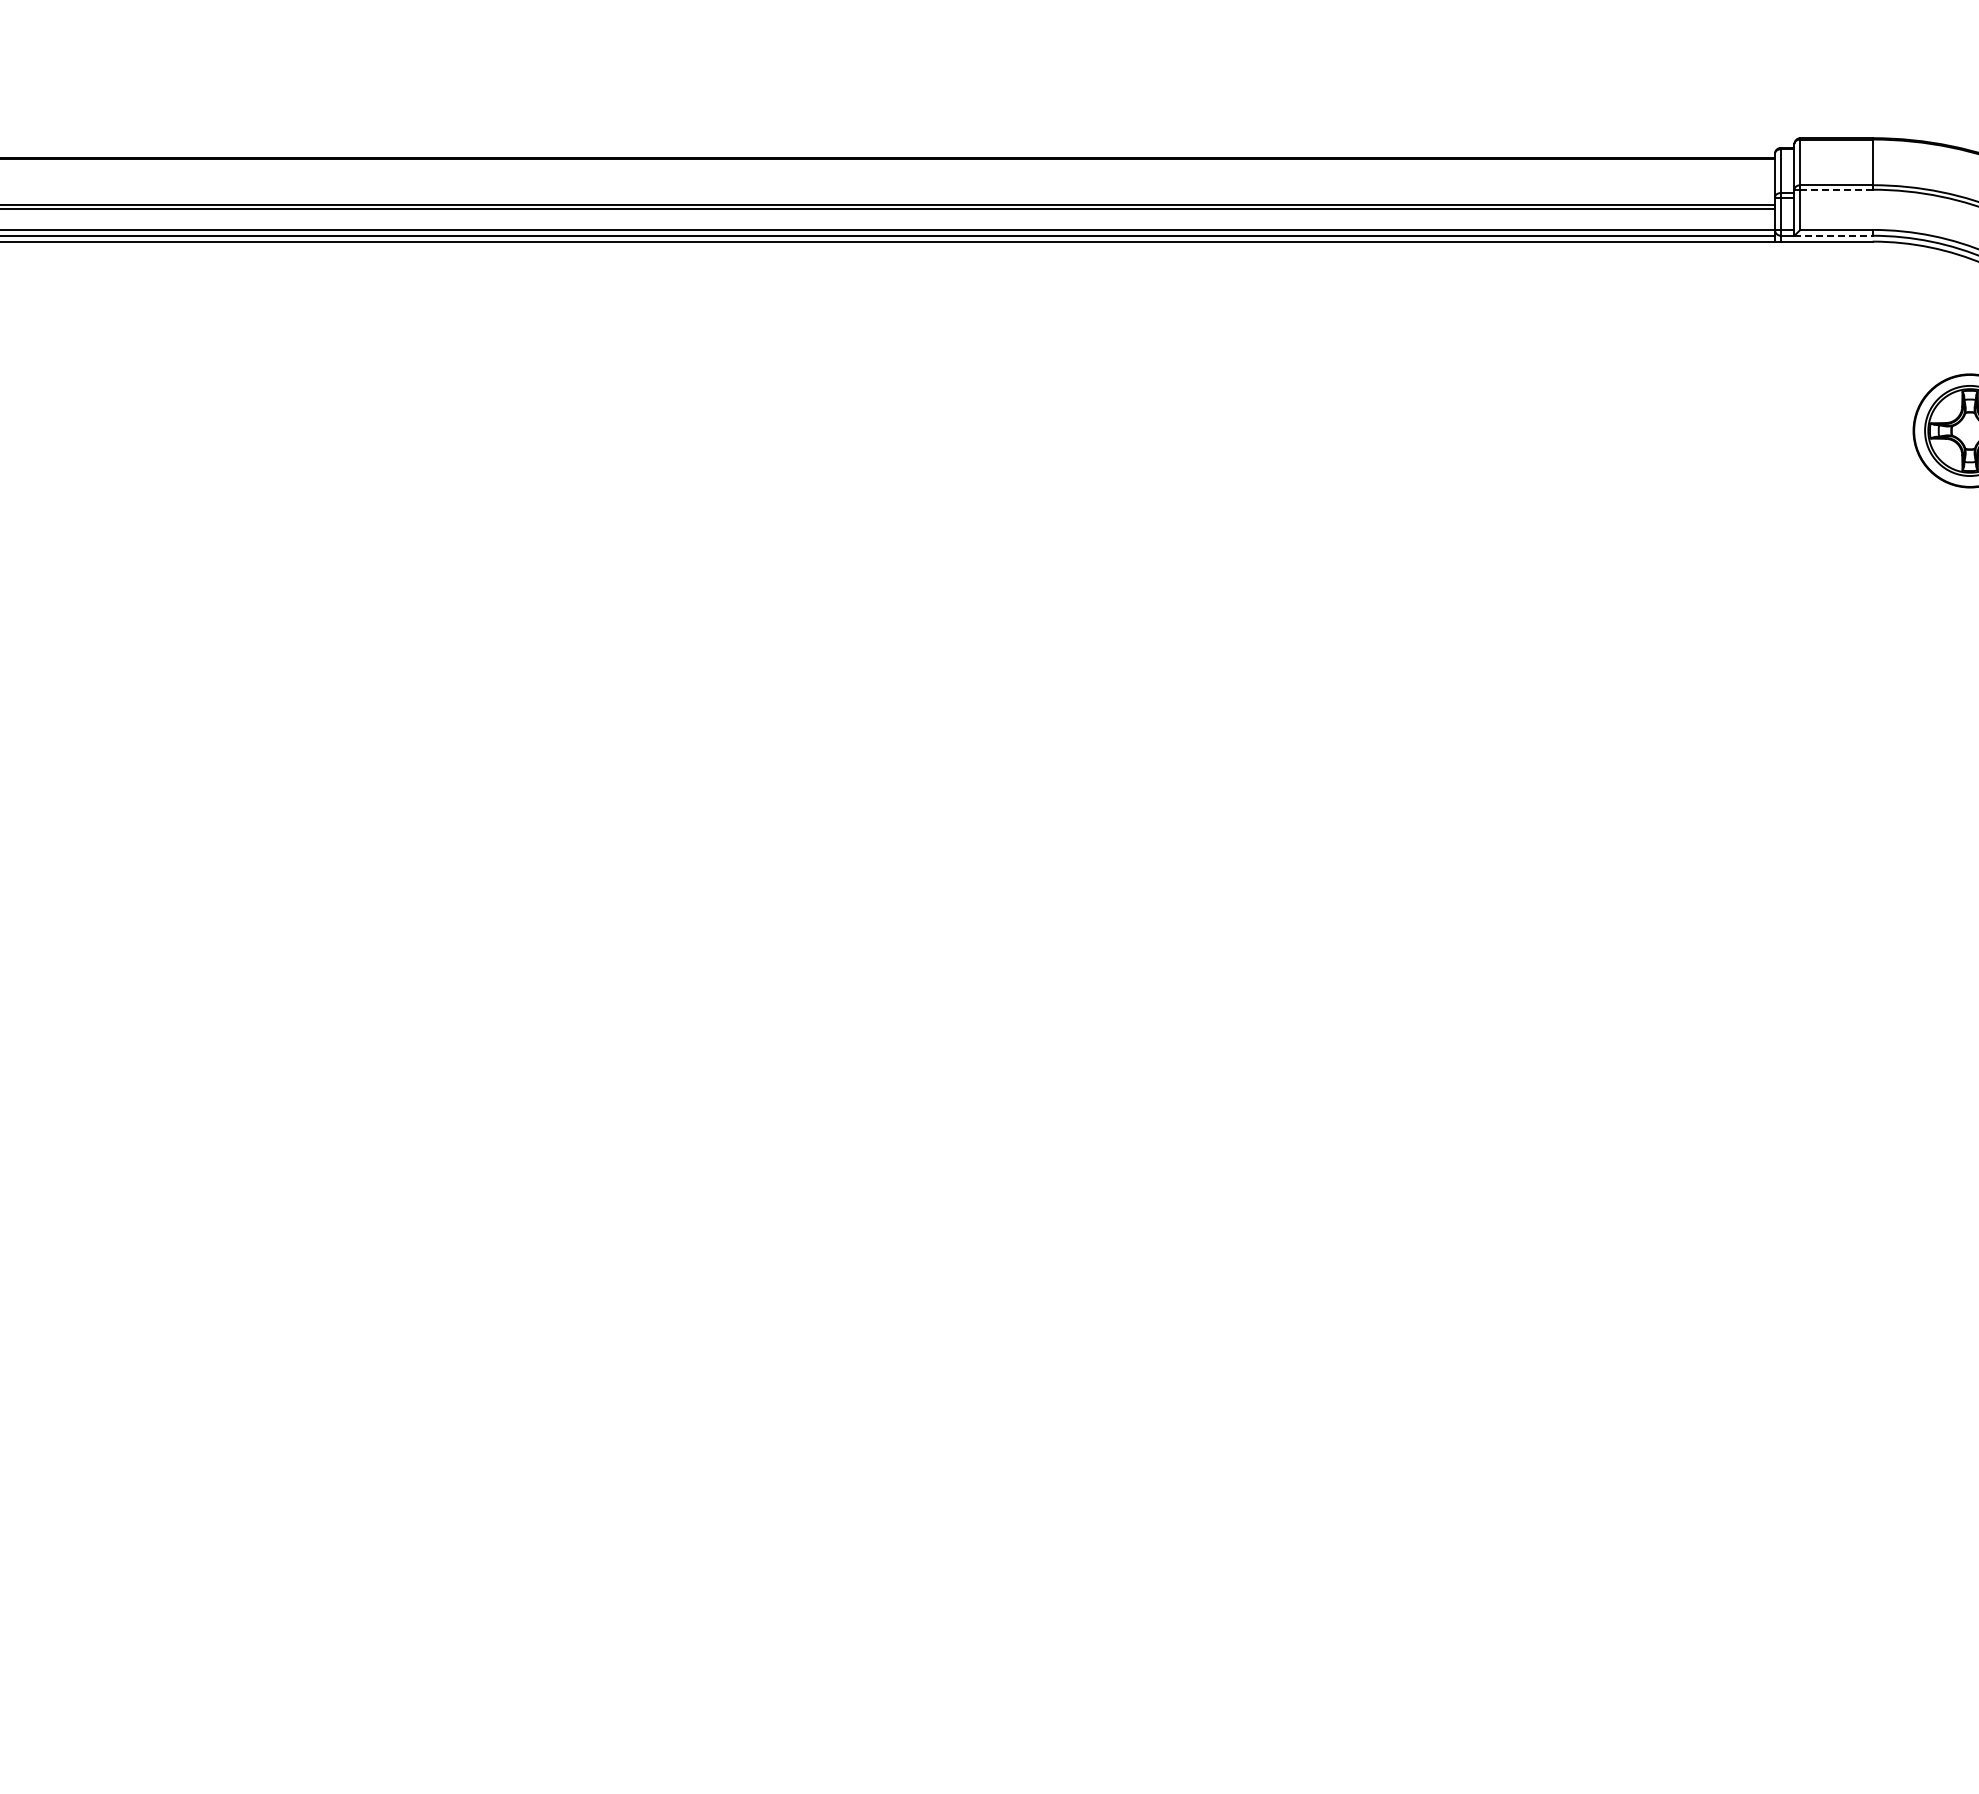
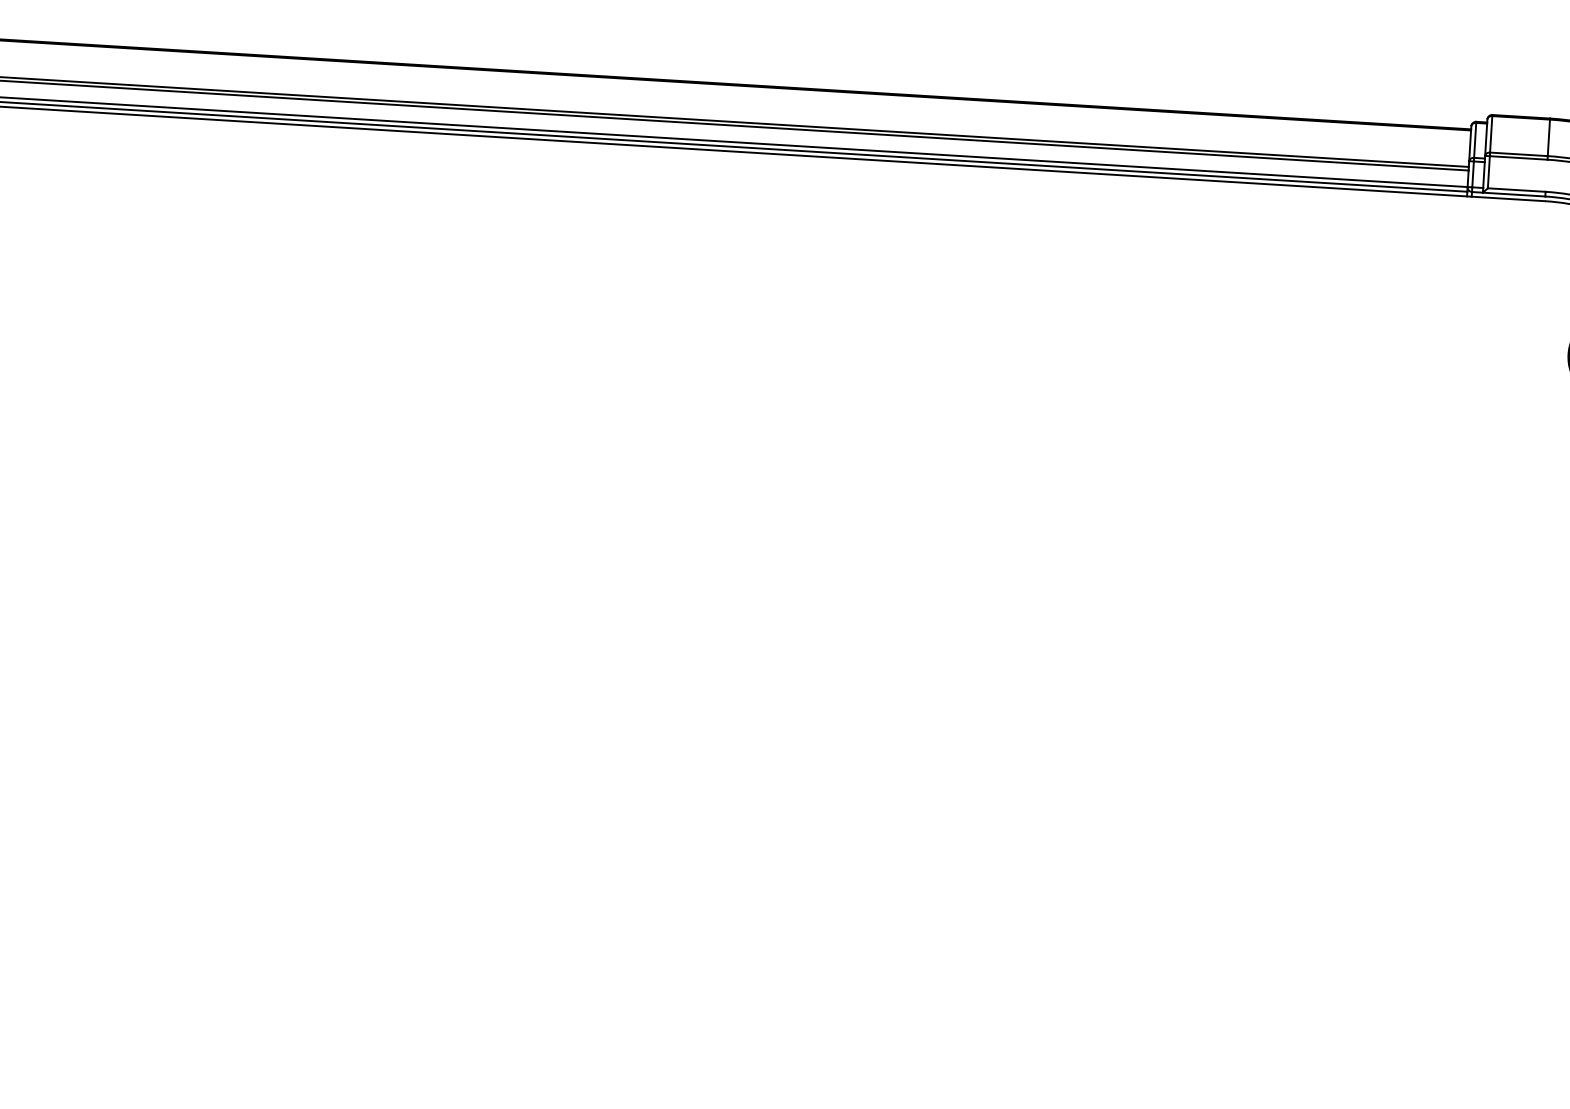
line: (1836, 189) -> (1518, 157), dashed -> solid
line: (1834, 235) -> (1514, 194), dashed -> solid

